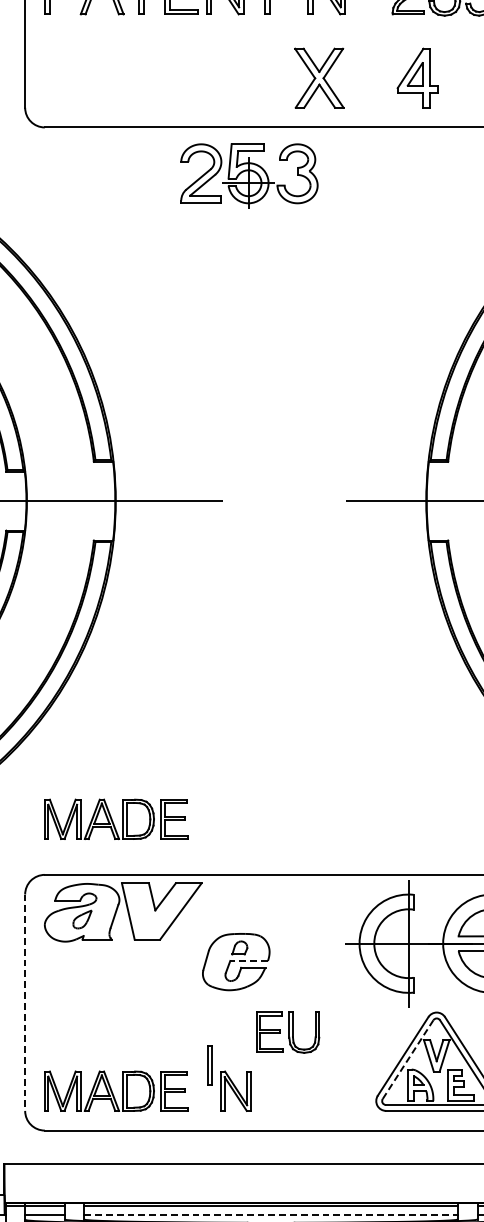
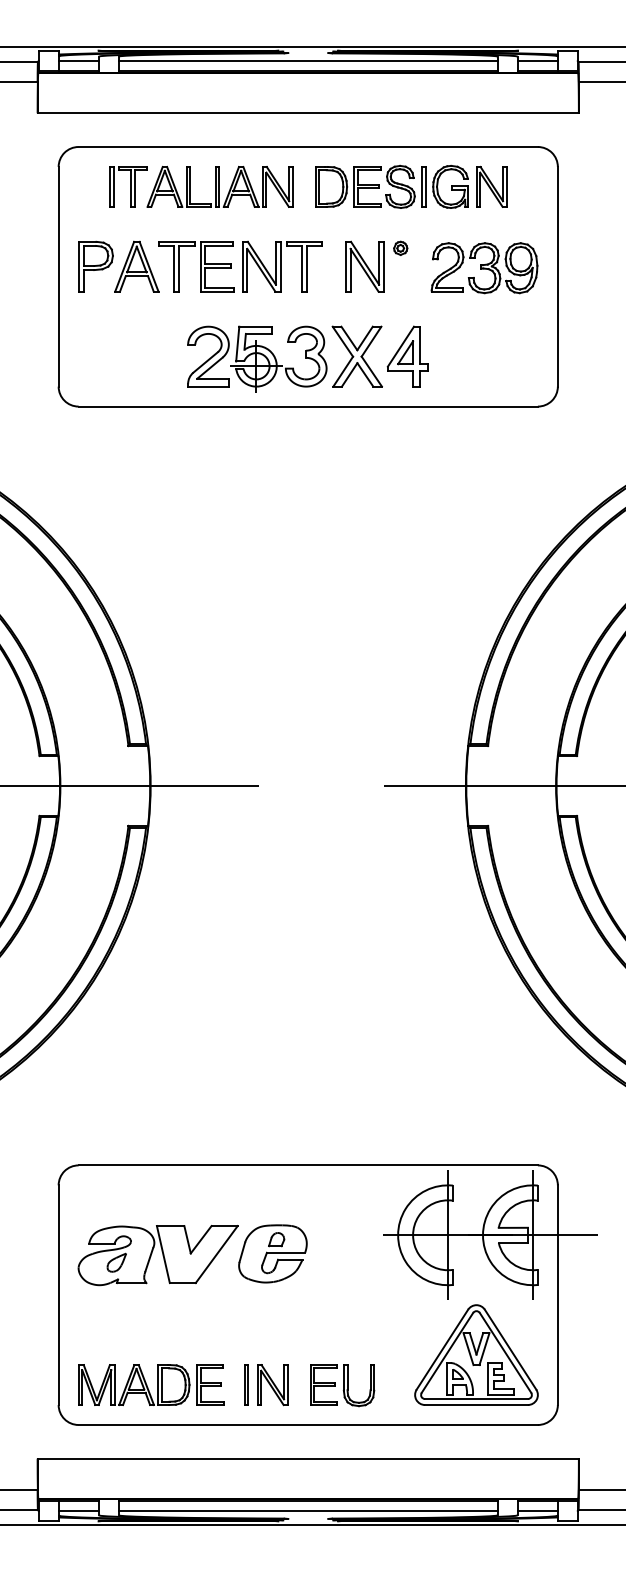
part: (417, 78) -> (407, 356), moved
part: (249, 175) -> (257, 358), moved
part: (116, 818) -> (151, 1108), removed
part: (122, 912) -> (157, 1255), moved
line: (248, 960) -> (285, 1252), dashed -> solid
line: (25, 1003) -> (58, 1295), dashed -> solid
part: (288, 1032) -> (342, 1385), moved
line: (408, 1060) -> (447, 1353), dashed -> solid
line: (209, 1065) -> (245, 1384), moved
line: (271, 1215) -> (308, 1511), dashed -> solid

